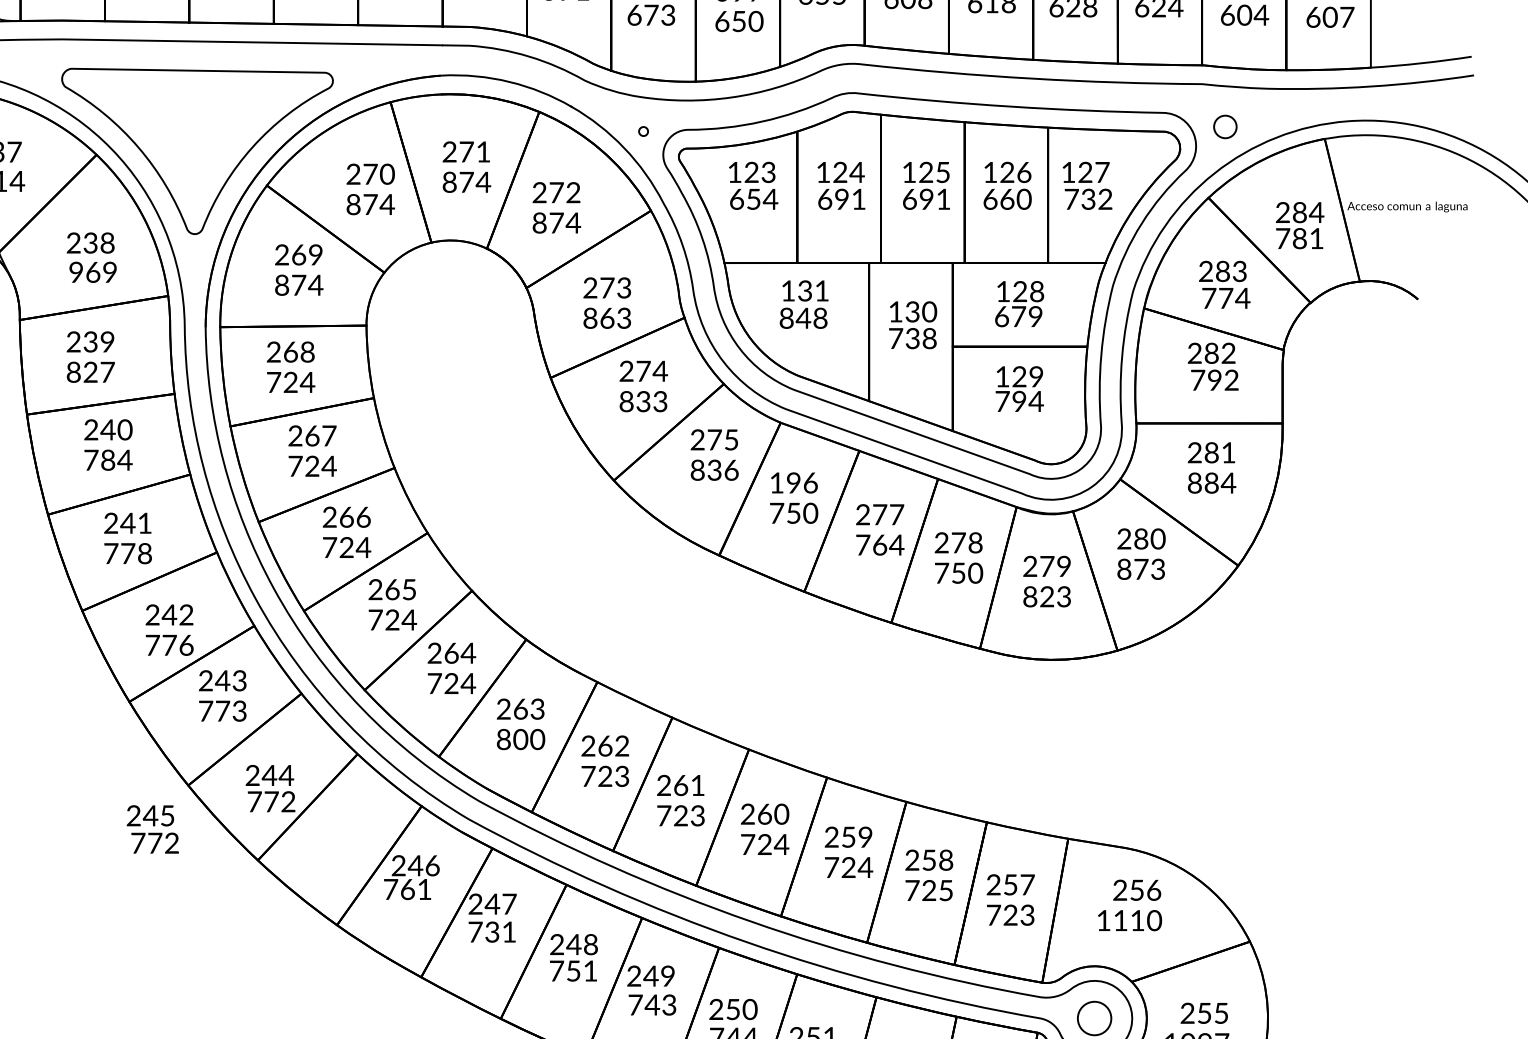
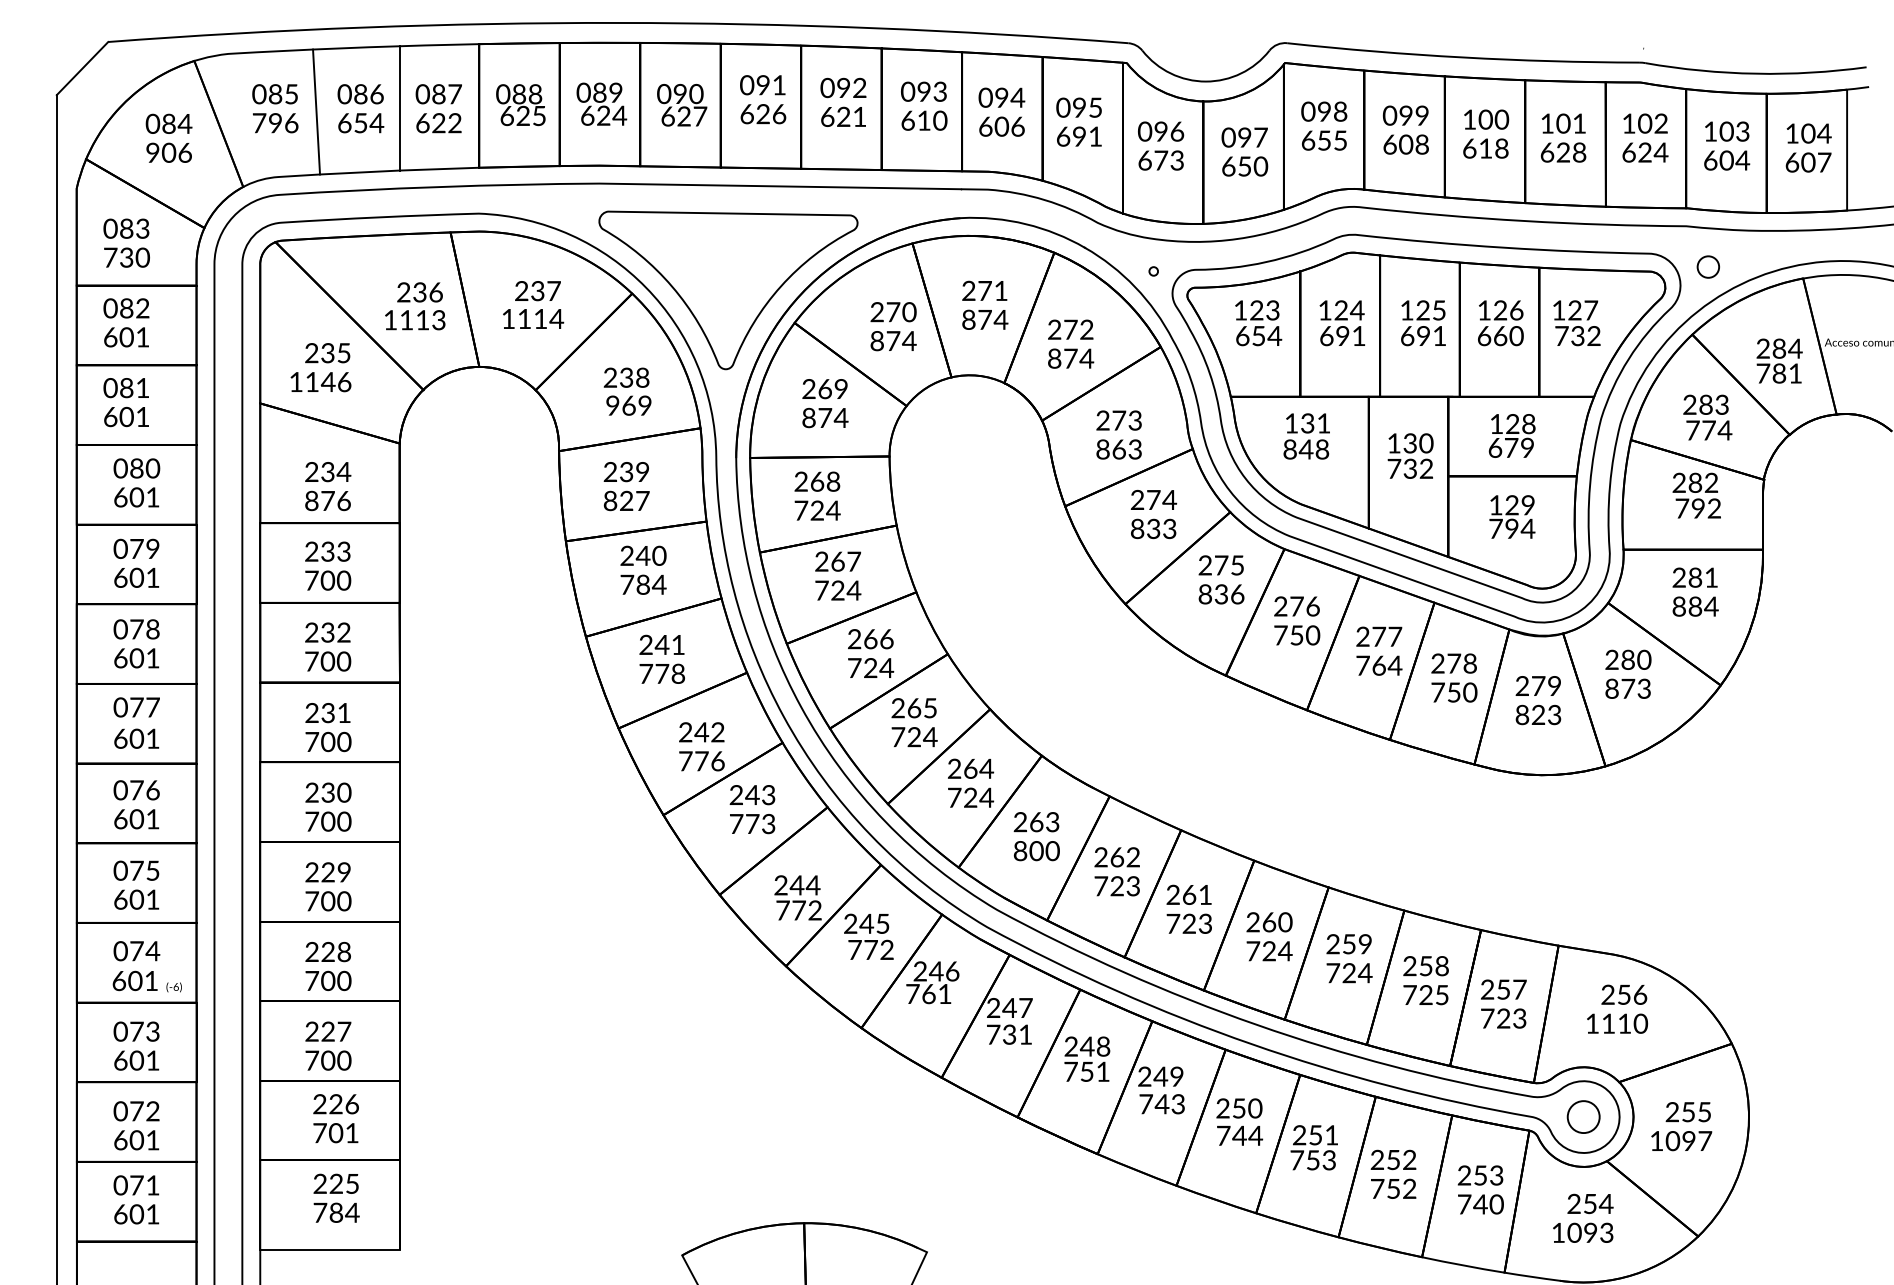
text: (929, 339) -> (1426, 469), 738 -> 732
text: (784, 482) -> (1288, 606), 196 -> 276
text: (152, 829) -> (868, 936), moved

